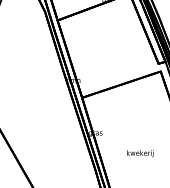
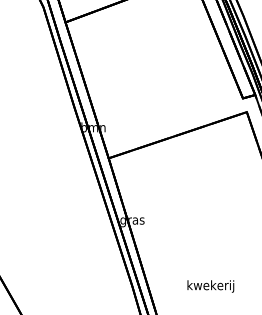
text: (140, 153) -> (211, 286), moved

